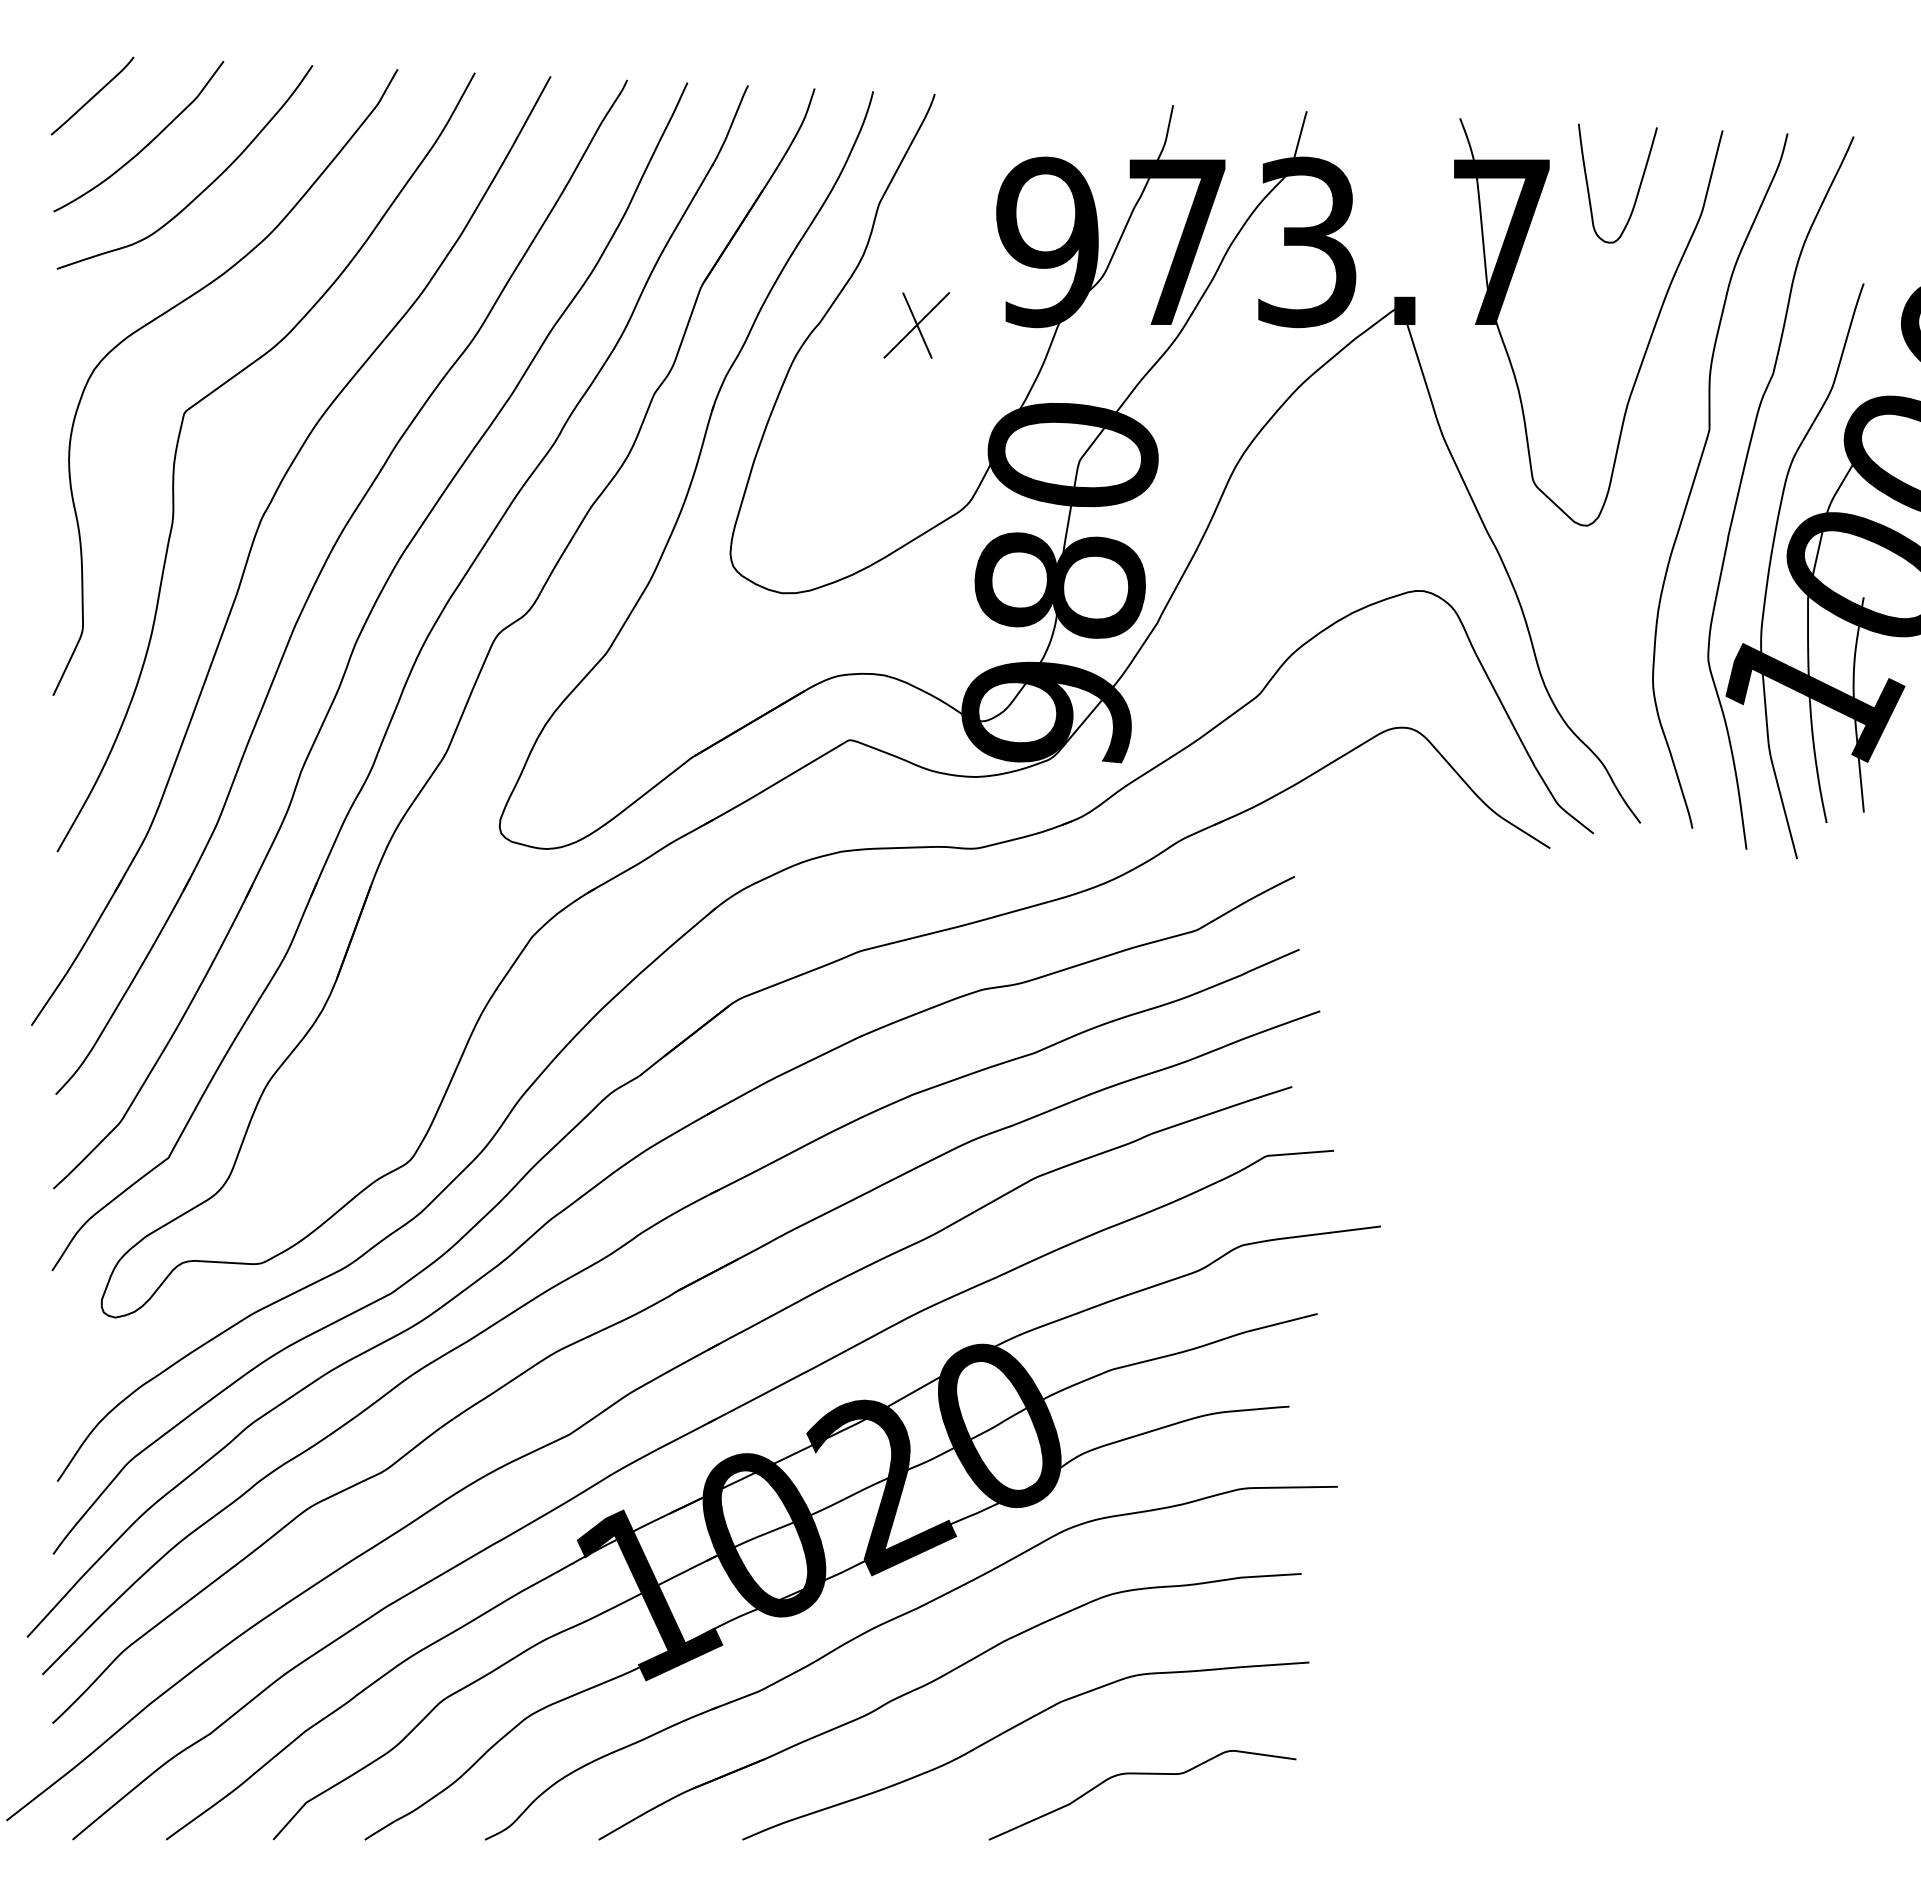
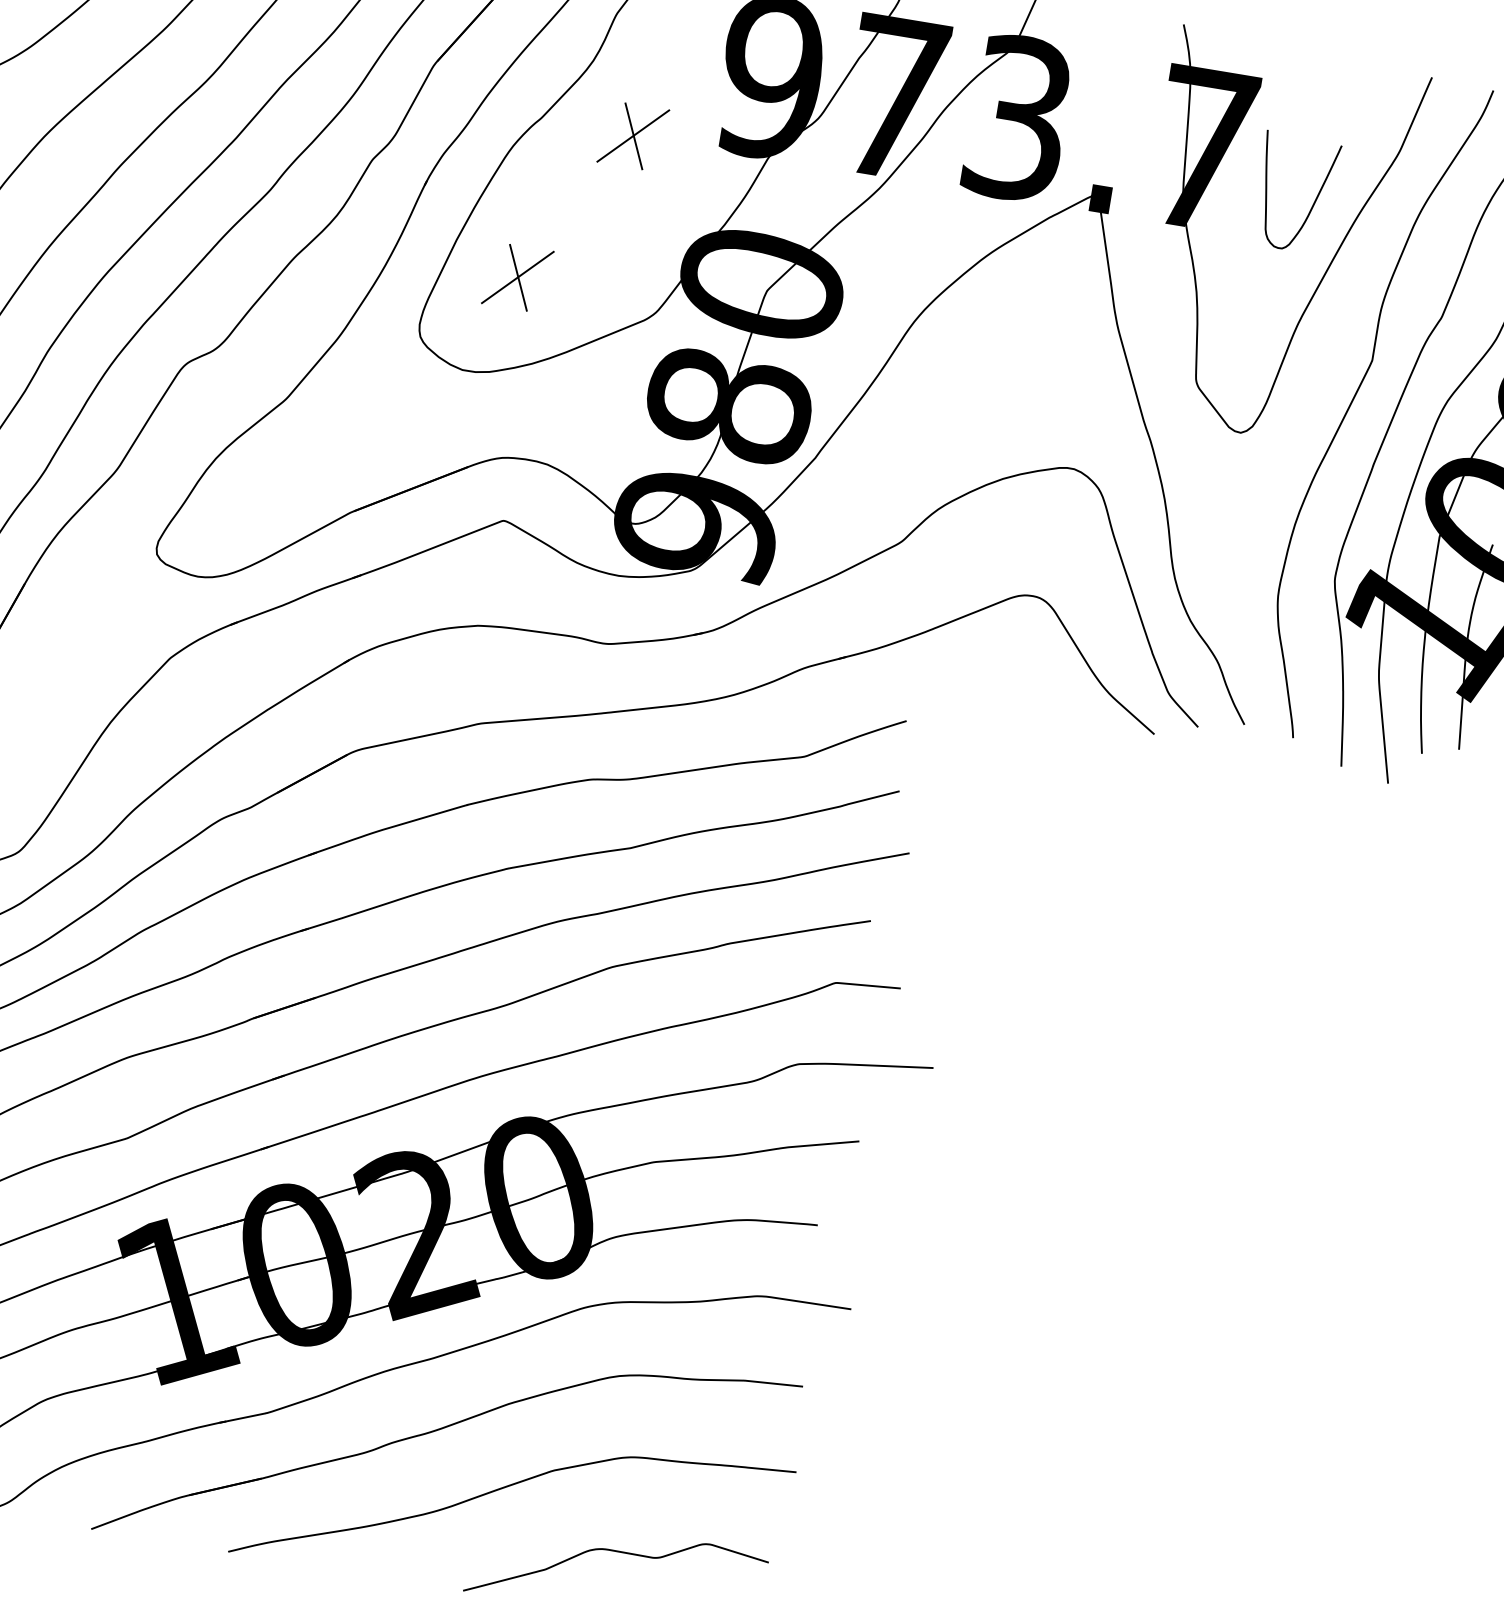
curve: (1638, 187) -> (1314, 199), moved
part: (822, 489) -> (517, 277), added

